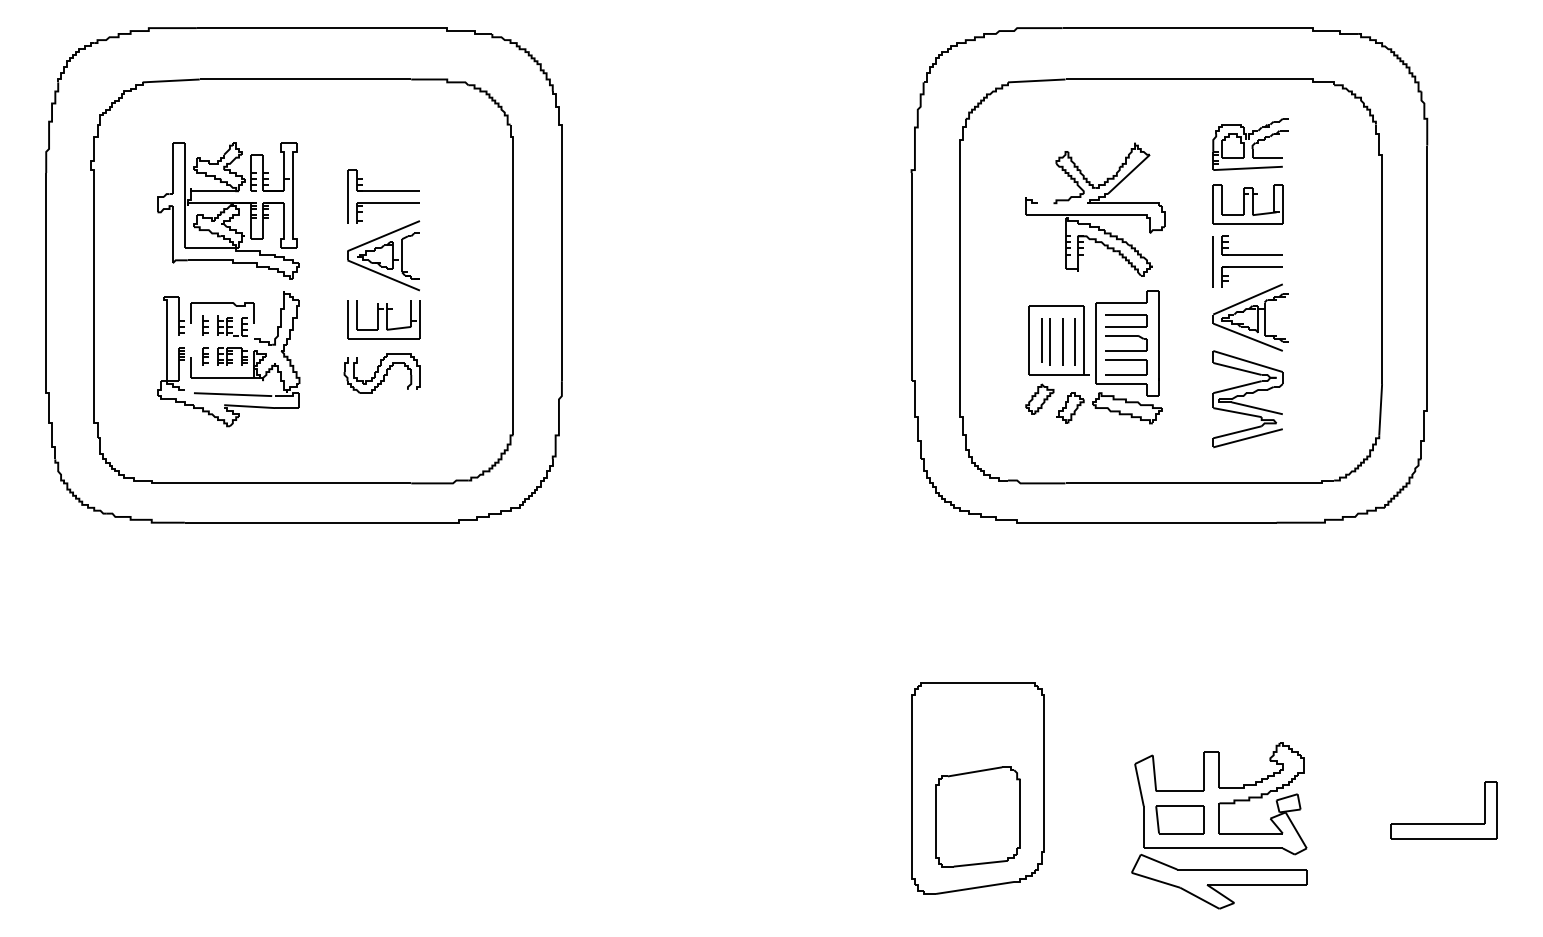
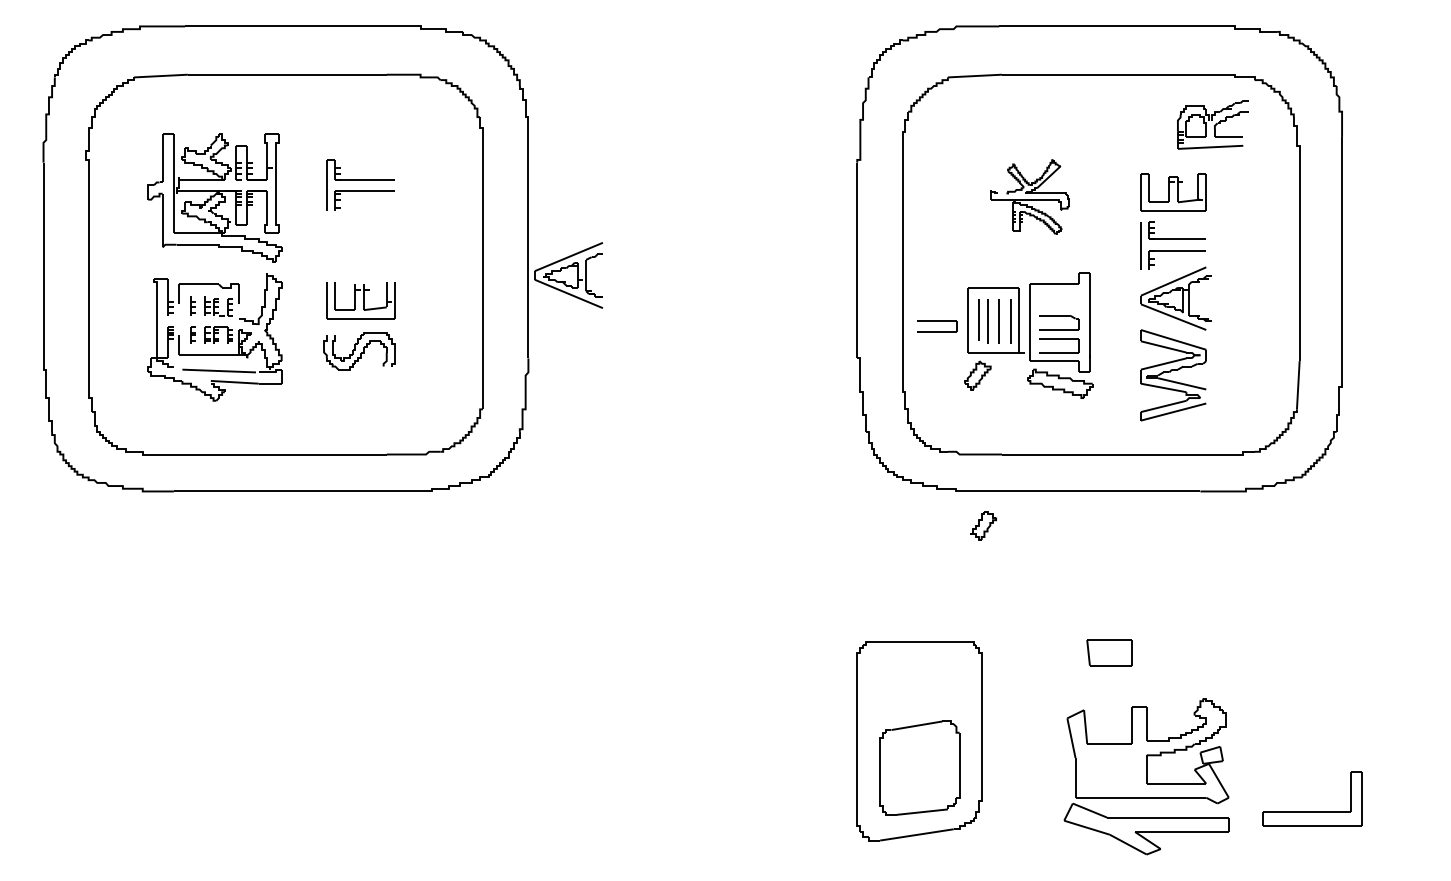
part: (1250, 144) -> (1212, 124), moved
part: (1094, 209) -> (1029, 196), size x0.6
part: (383, 255) -> (568, 275), moved
part: (1126, 320) -> (937, 326), moved
part: (1070, 407) -> (983, 525), moved
part: (1179, 819) -> (1109, 652), moved
part: (1443, 823) -> (1312, 811), moved

